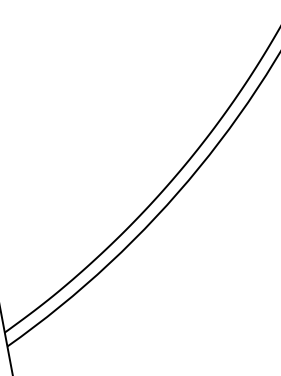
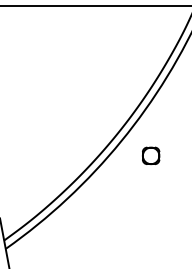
part: (248, 191) -> (151, 155), added

